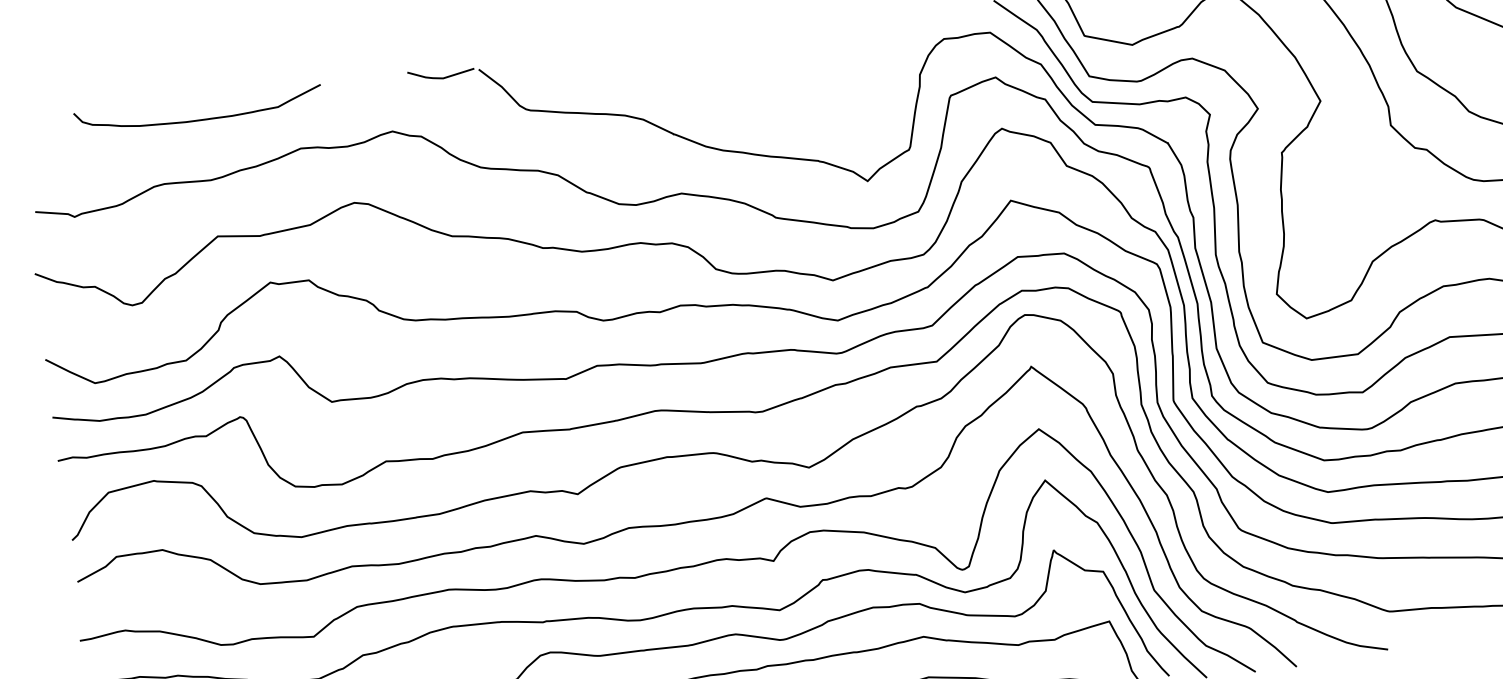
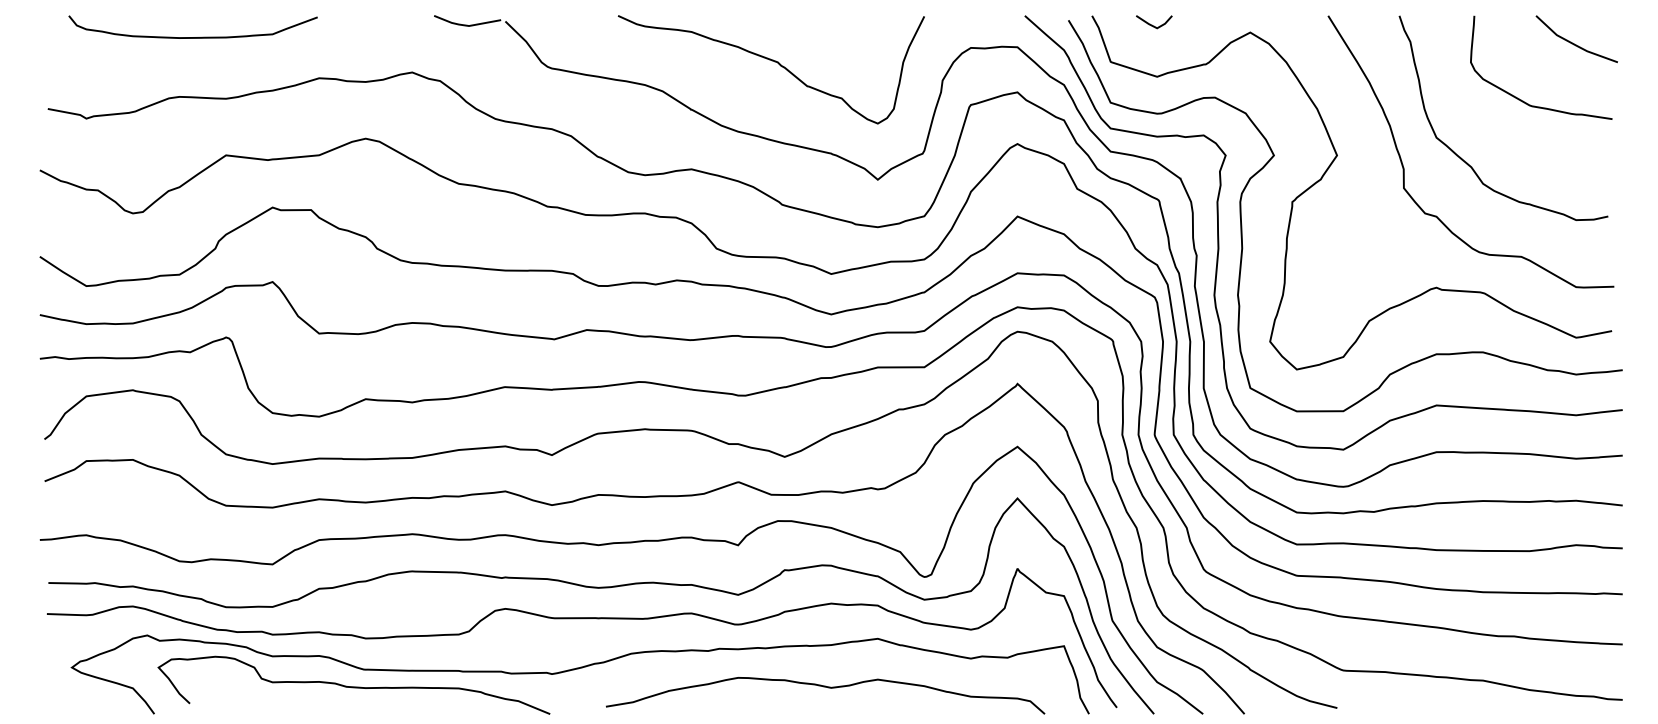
curve: (750, 77) -> (774, 62), added
curve: (198, 119) -> (192, 37), moved

